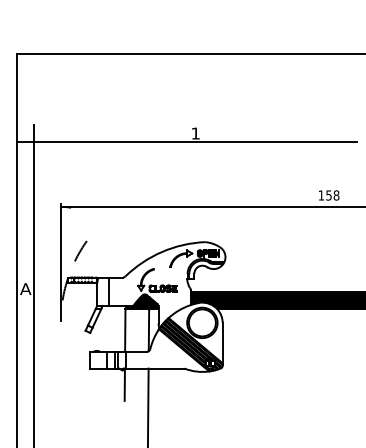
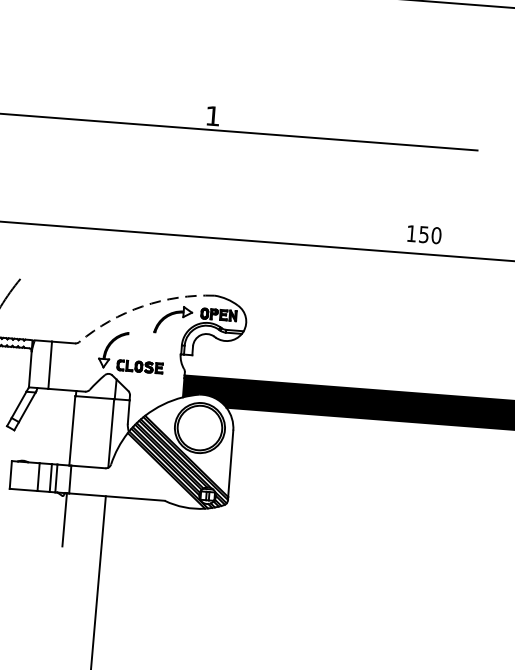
text: (336, 195) -> (436, 235), 158 -> 150
arc: (162, 251) -> (143, 305), solid -> dashed
fill: (141, 301) -> (102, 385), removed

